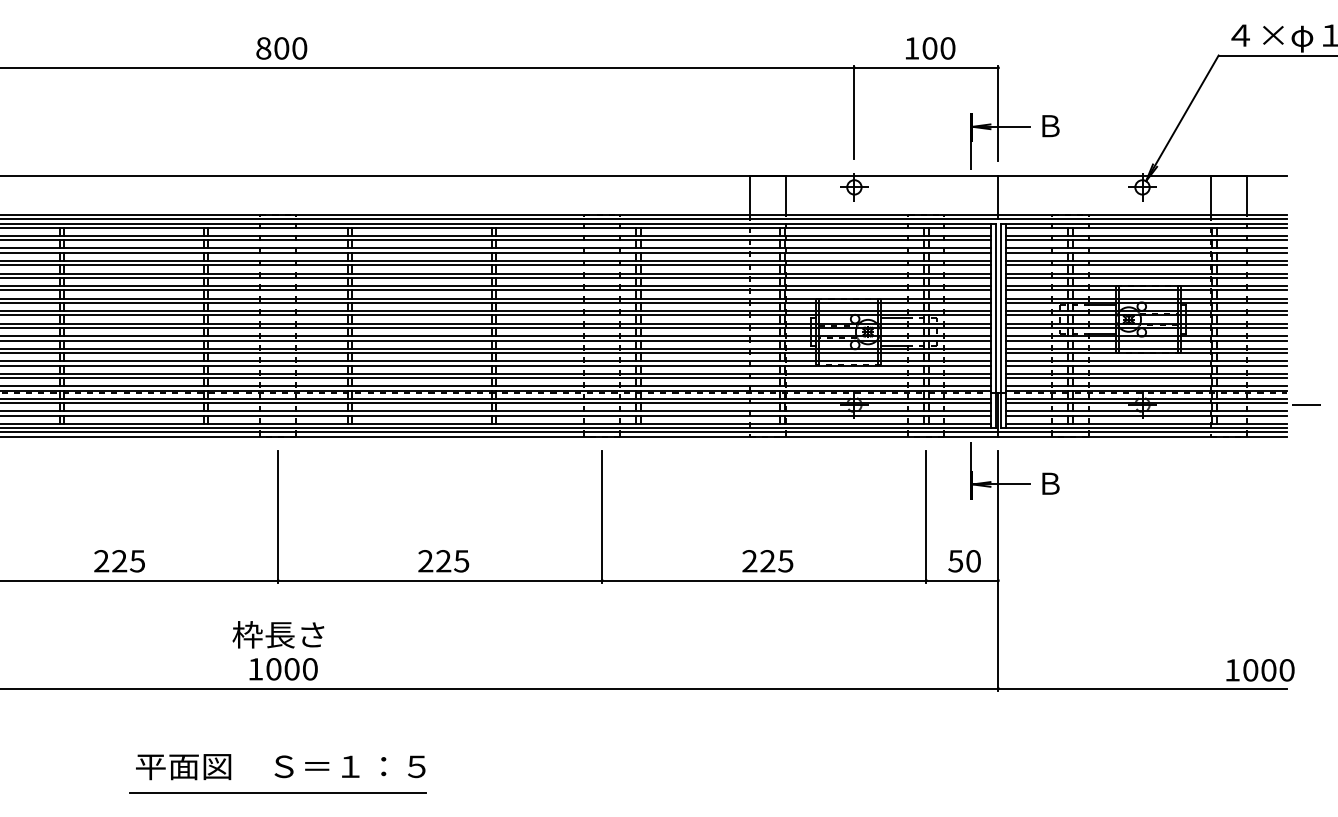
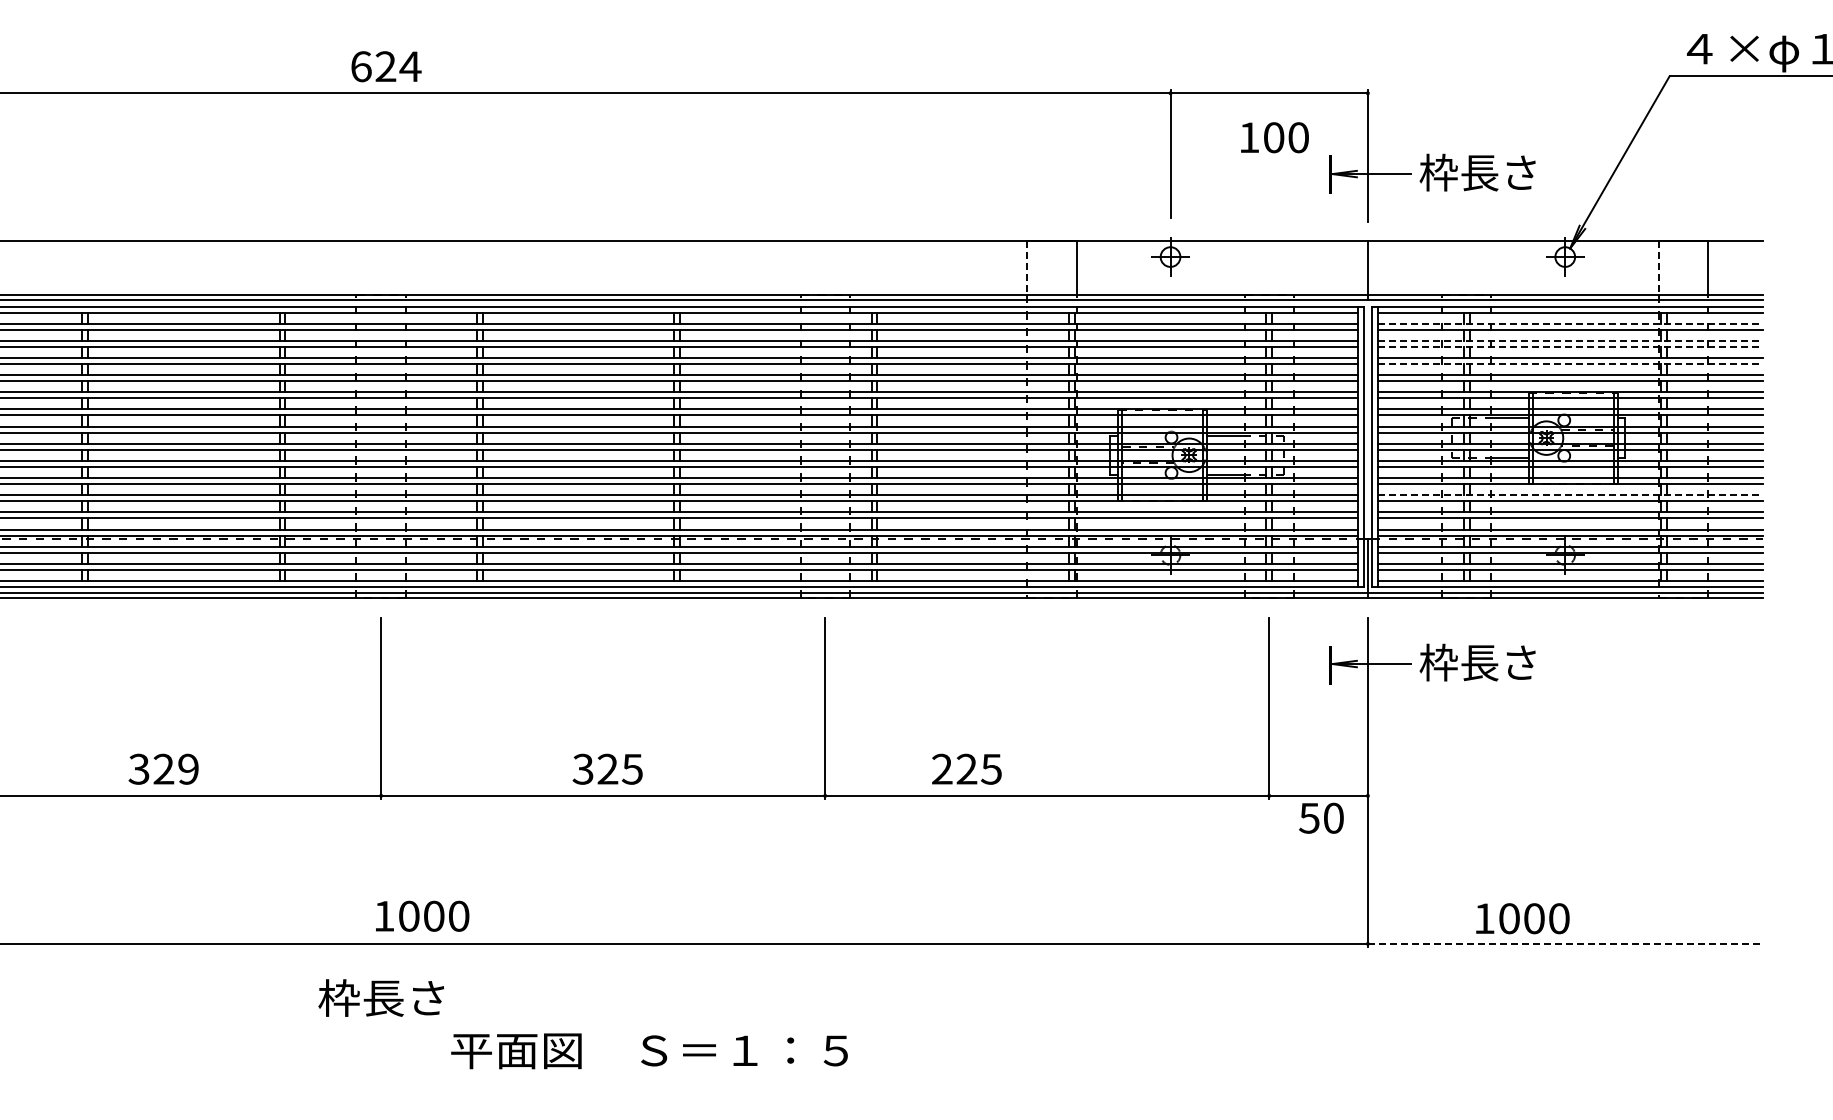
text: (282, 48) -> (386, 66), 800 -> 624
text: (930, 48) -> (1274, 137), moved
text: (1078, 125) -> (1477, 172), Ｂ -> 枠長さ
line: (971, 155) -> (1330, 213), removed
line: (750, 195) -> (1027, 267), solid -> dashed
line: (1210, 195) -> (1658, 267), solid -> dashed
line: (1146, 235) -> (1570, 323), solid -> dashed
line: (1146, 248) -> (1570, 340), solid -> dashed
line: (1146, 252) -> (1570, 346), solid -> dashed
line: (1146, 265) -> (1570, 363), solid -> dashed
line: (1146, 361) -> (1570, 495), solid -> dashed
line: (1306, 404) -> (1790, 554), removed
line: (971, 456) -> (1330, 625), removed
text: (1078, 483) -> (1477, 662), Ｂ -> 枠長さ
text: (119, 560) -> (163, 768), 225 -> 329
text: (767, 560) -> (966, 768), moved
text: (964, 560) -> (1321, 817), moved
text: (425, 561) -> (582, 769), 225 -> 325
text: (278, 634) -> (381, 997), moved
text: (283, 668) -> (422, 915), moved
text: (1260, 670) -> (1522, 918), moved
line: (1142, 688) -> (1565, 943), solid -> dashed
text: (280, 767) -> (649, 1051), moved
line: (277, 792) -> (380, 1086), removed

